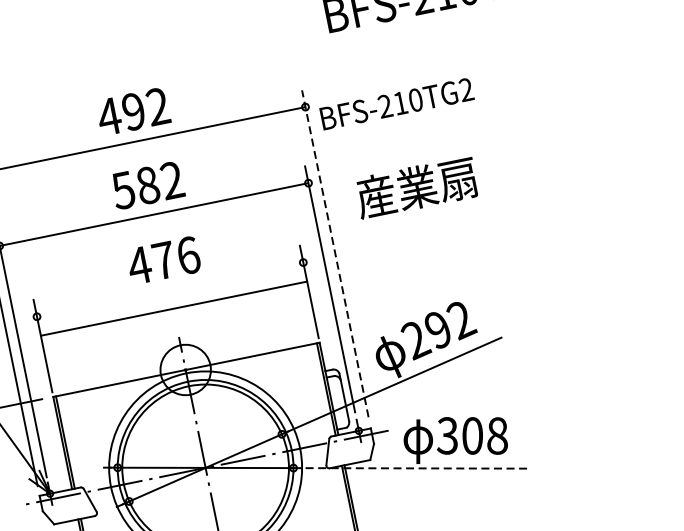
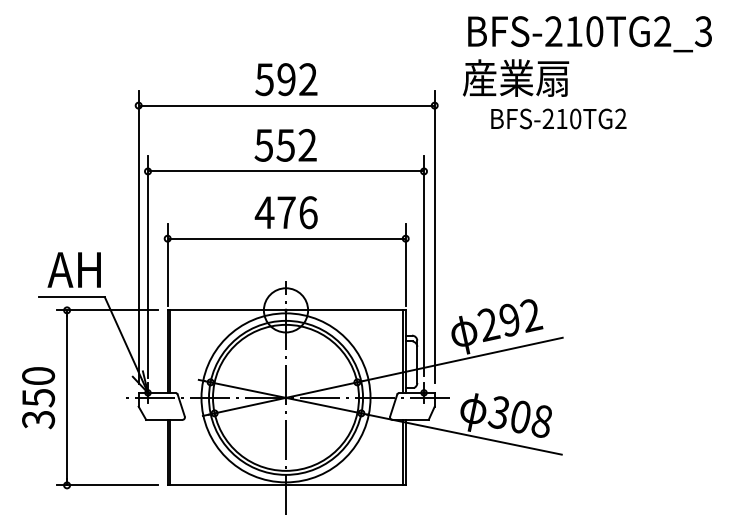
text: (396, 103) -> (558, 118), moved
text: (109, 116) -> (264, 79), 492 -> 592
text: (147, 185) -> (285, 145), 582 -> 552
text: (416, 186) -> (516, 77), moved
line: (335, 253) -> (434, 236), dashed -> solid
line: (173, 308) -> (286, 238), moved
line: (413, 468) -> (464, 434), dashed -> solid

